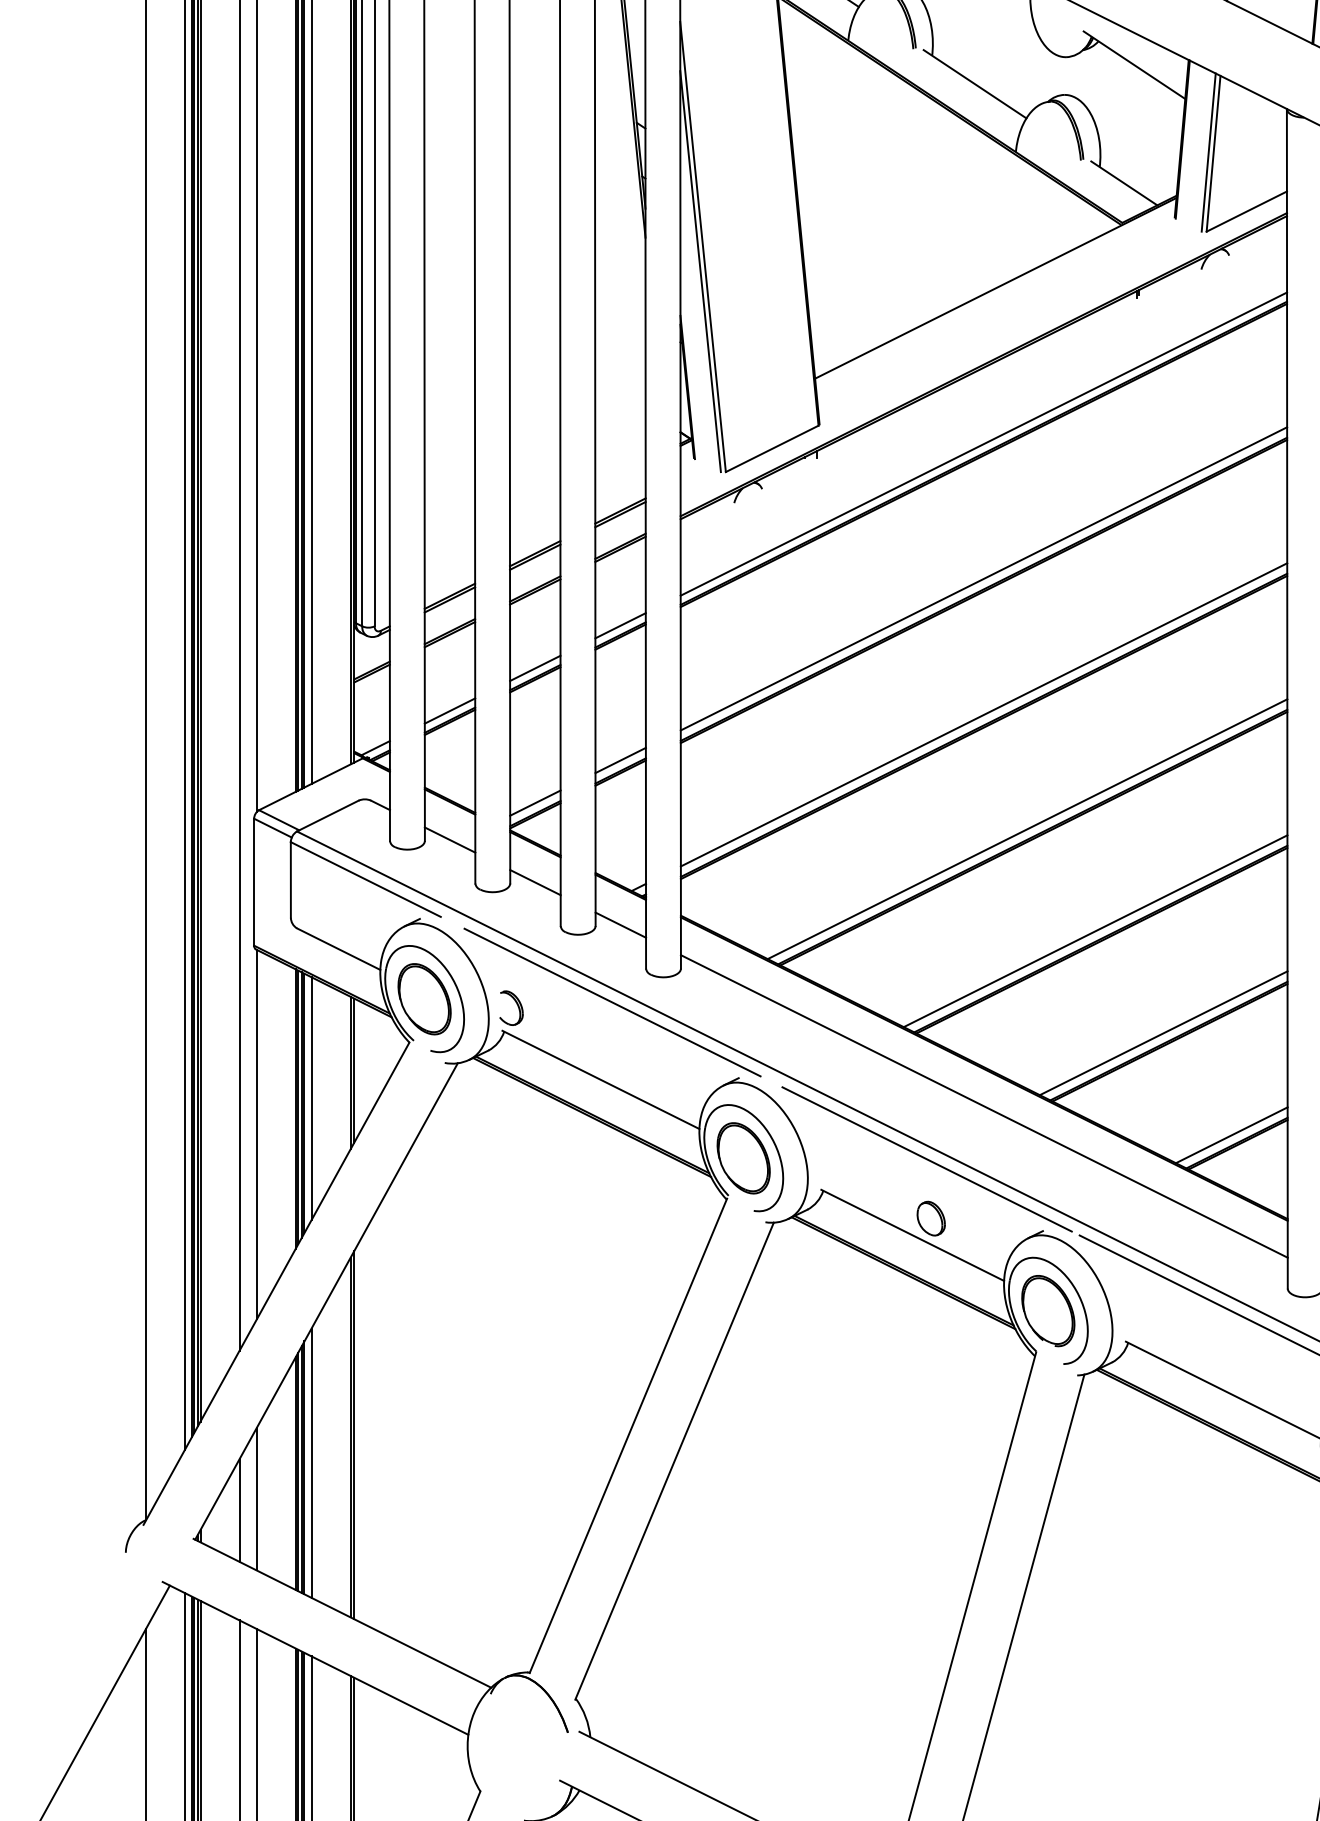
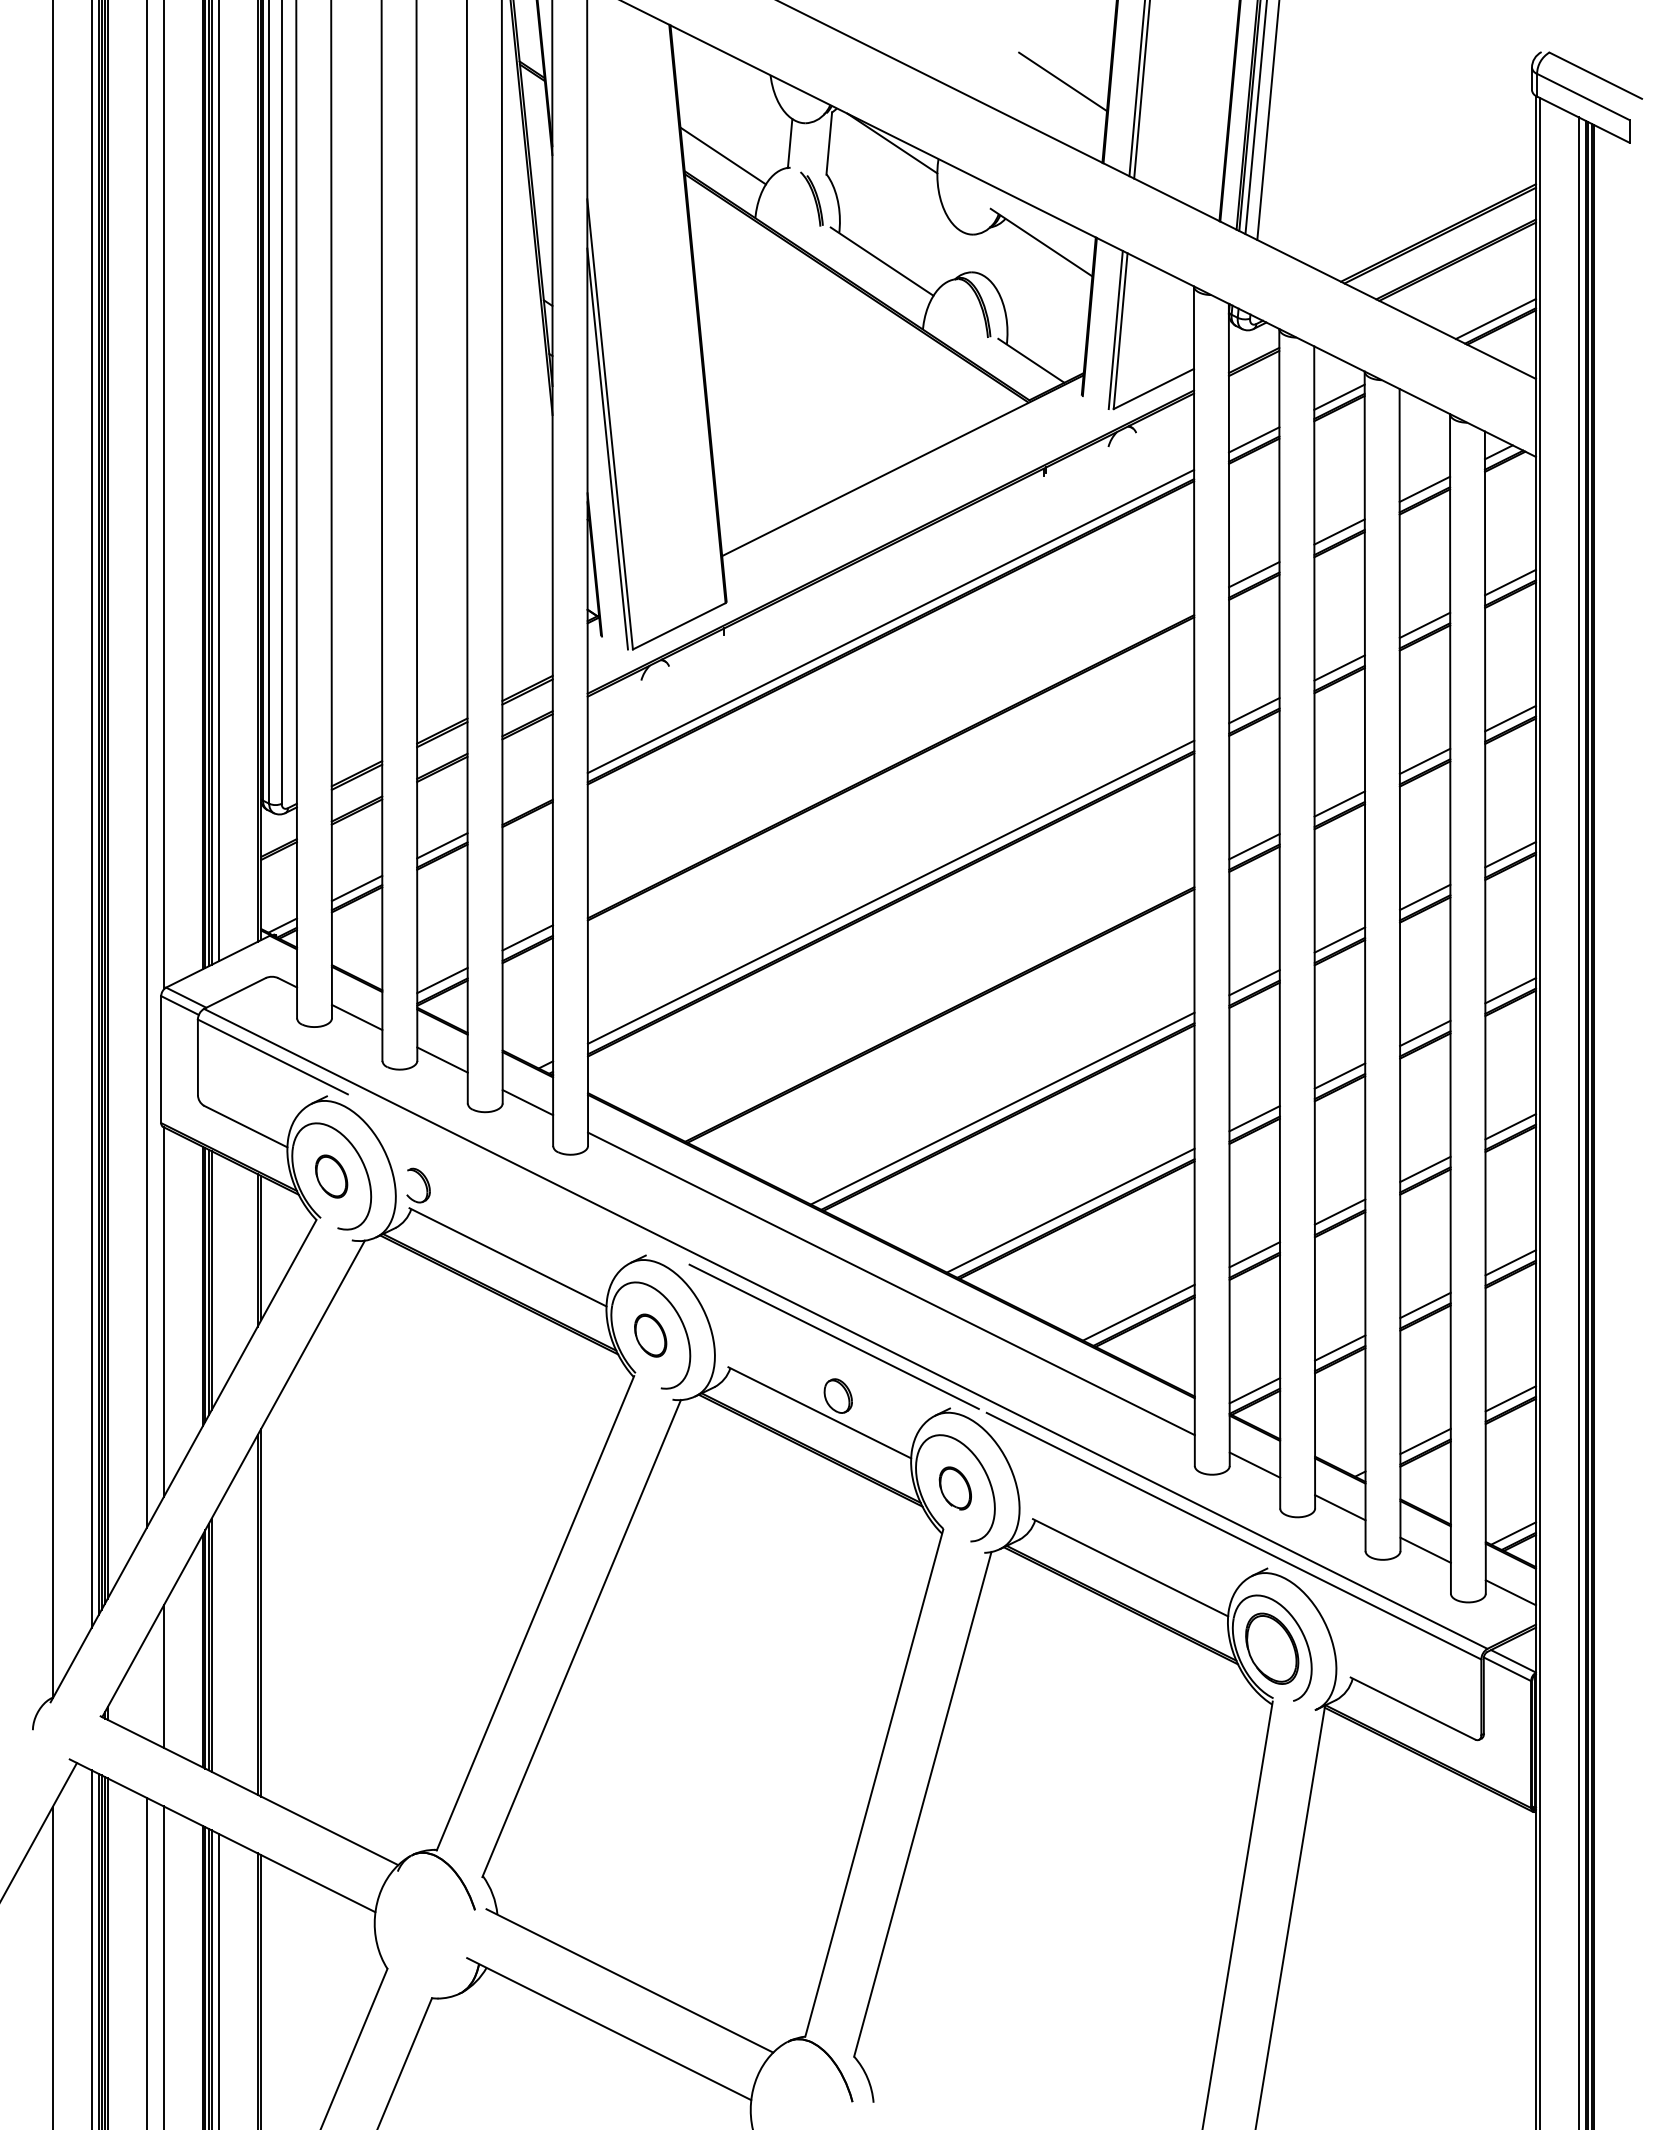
line: (983, 578) -> (890, 755), removed
line: (620, 625) -> (527, 802), removed
line: (1027, 829) -> (934, 1006), removed
part: (424, 999) -> (331, 1176), size x0.6
line: (612, 1002) -> (519, 1179), removed
line: (311, 1098) -> (218, 1275), removed
part: (743, 1158) -> (650, 1335), size x0.6
part: (1048, 1311) -> (955, 1488), size x0.6
line: (311, 1463) -> (218, 1640), removed
line: (239, 1510) -> (146, 1687), removed

